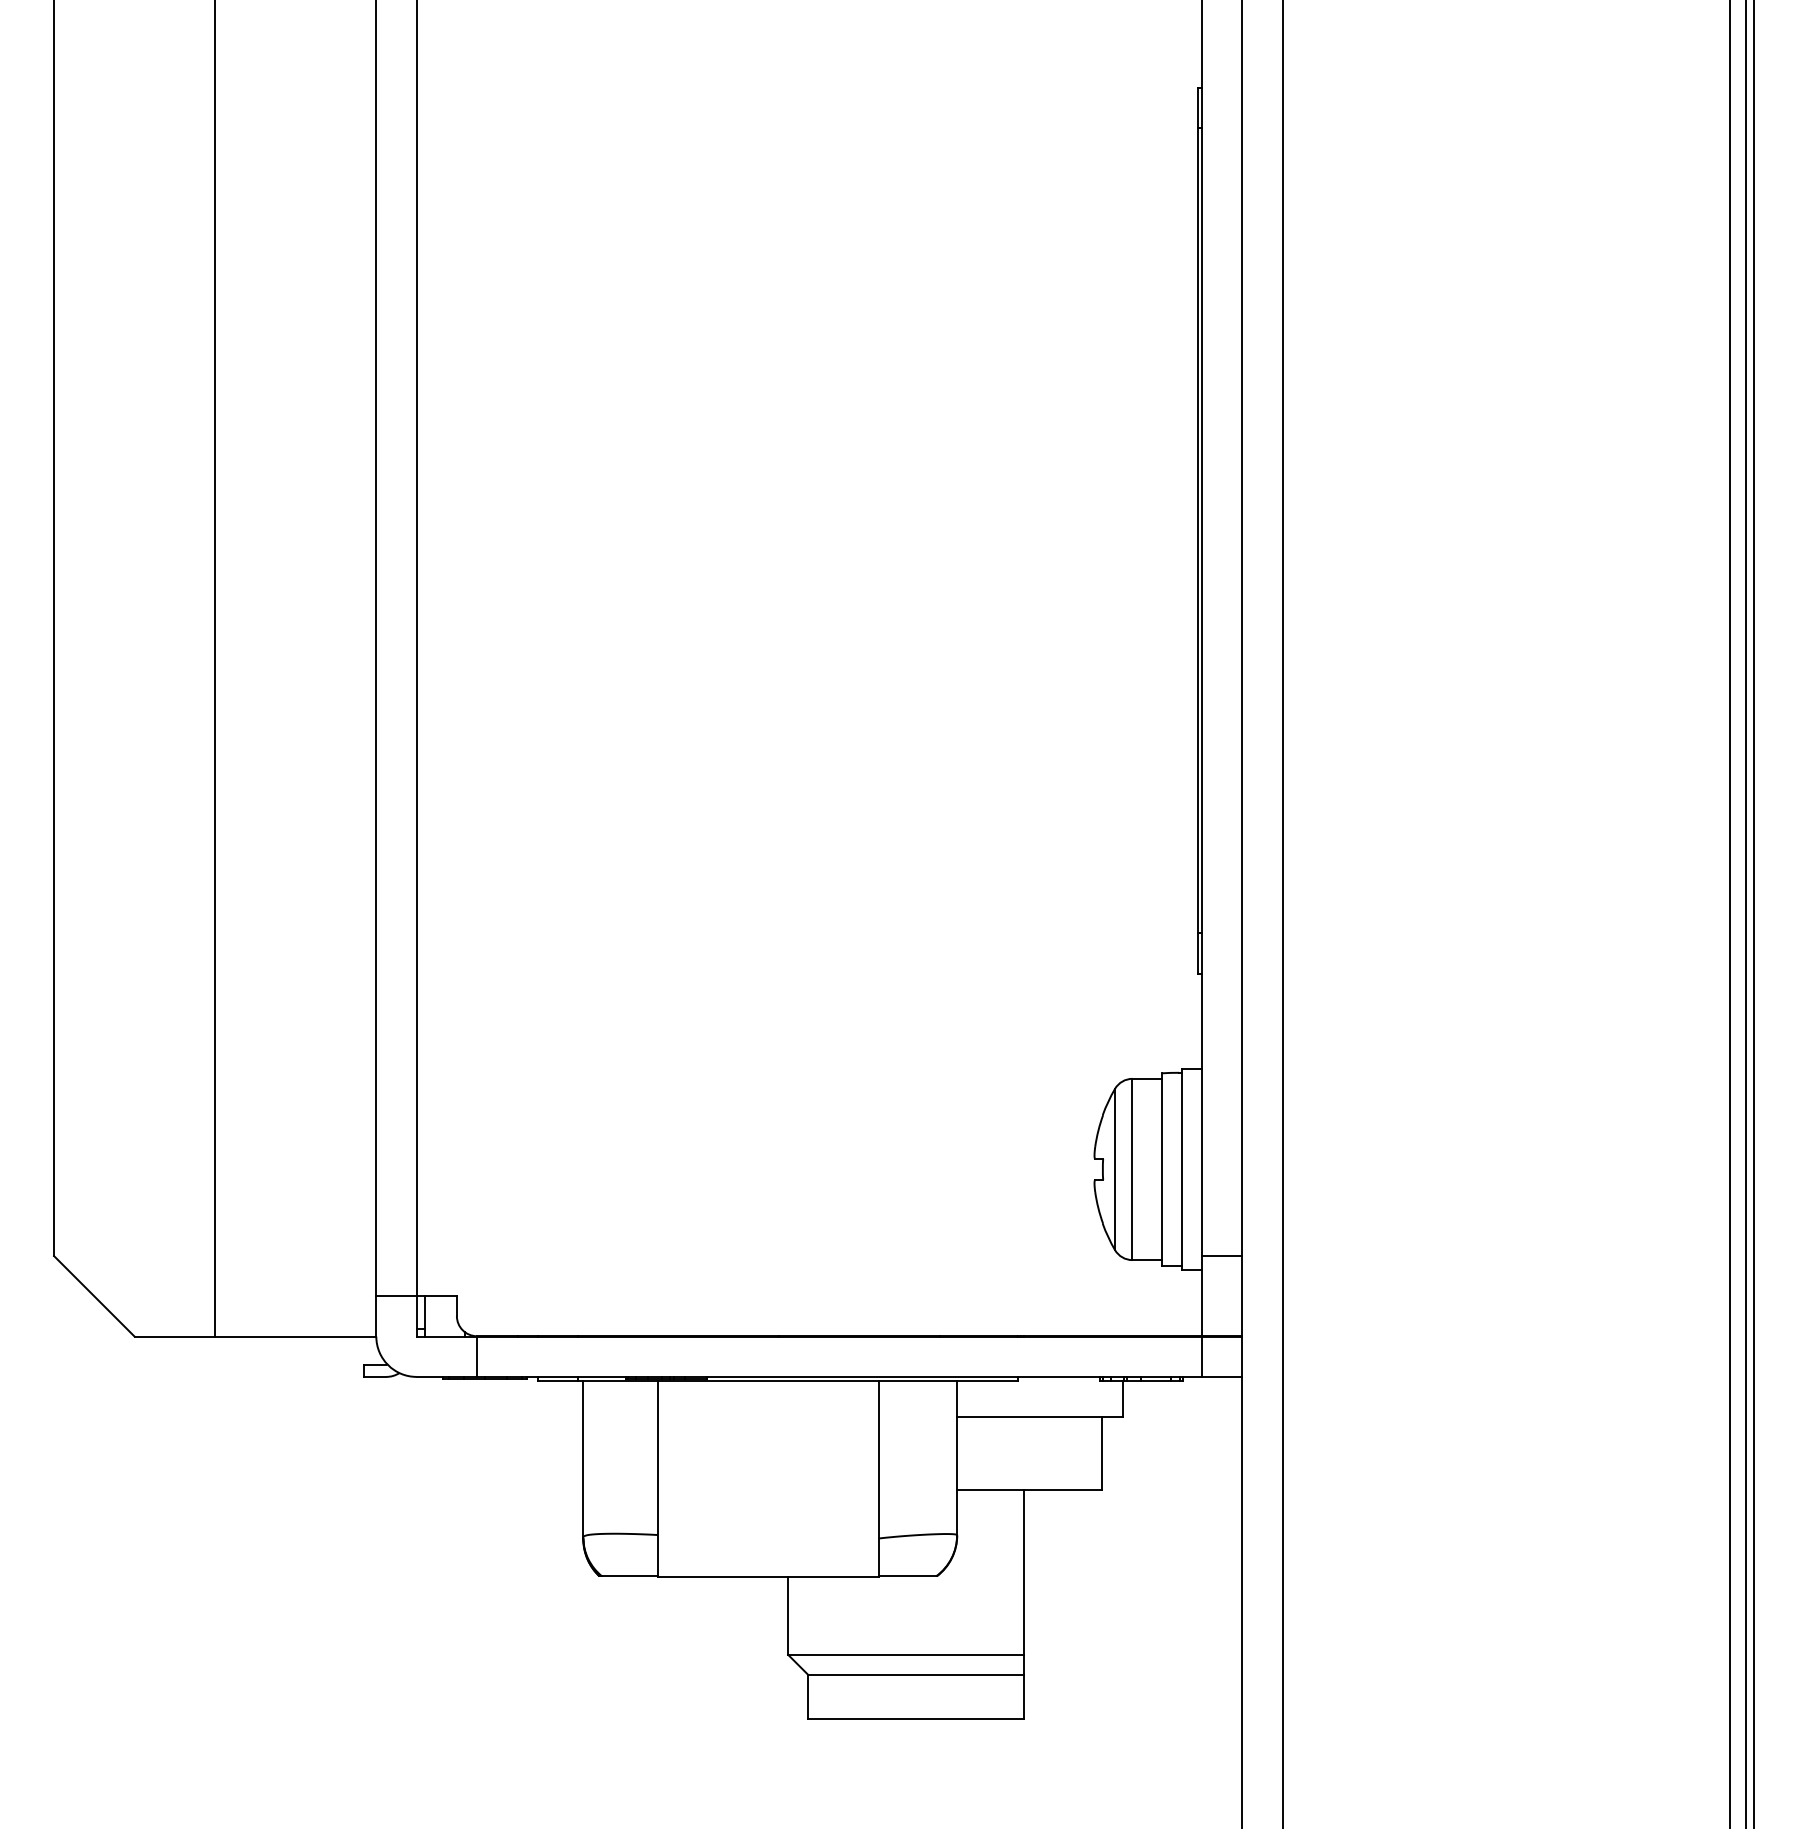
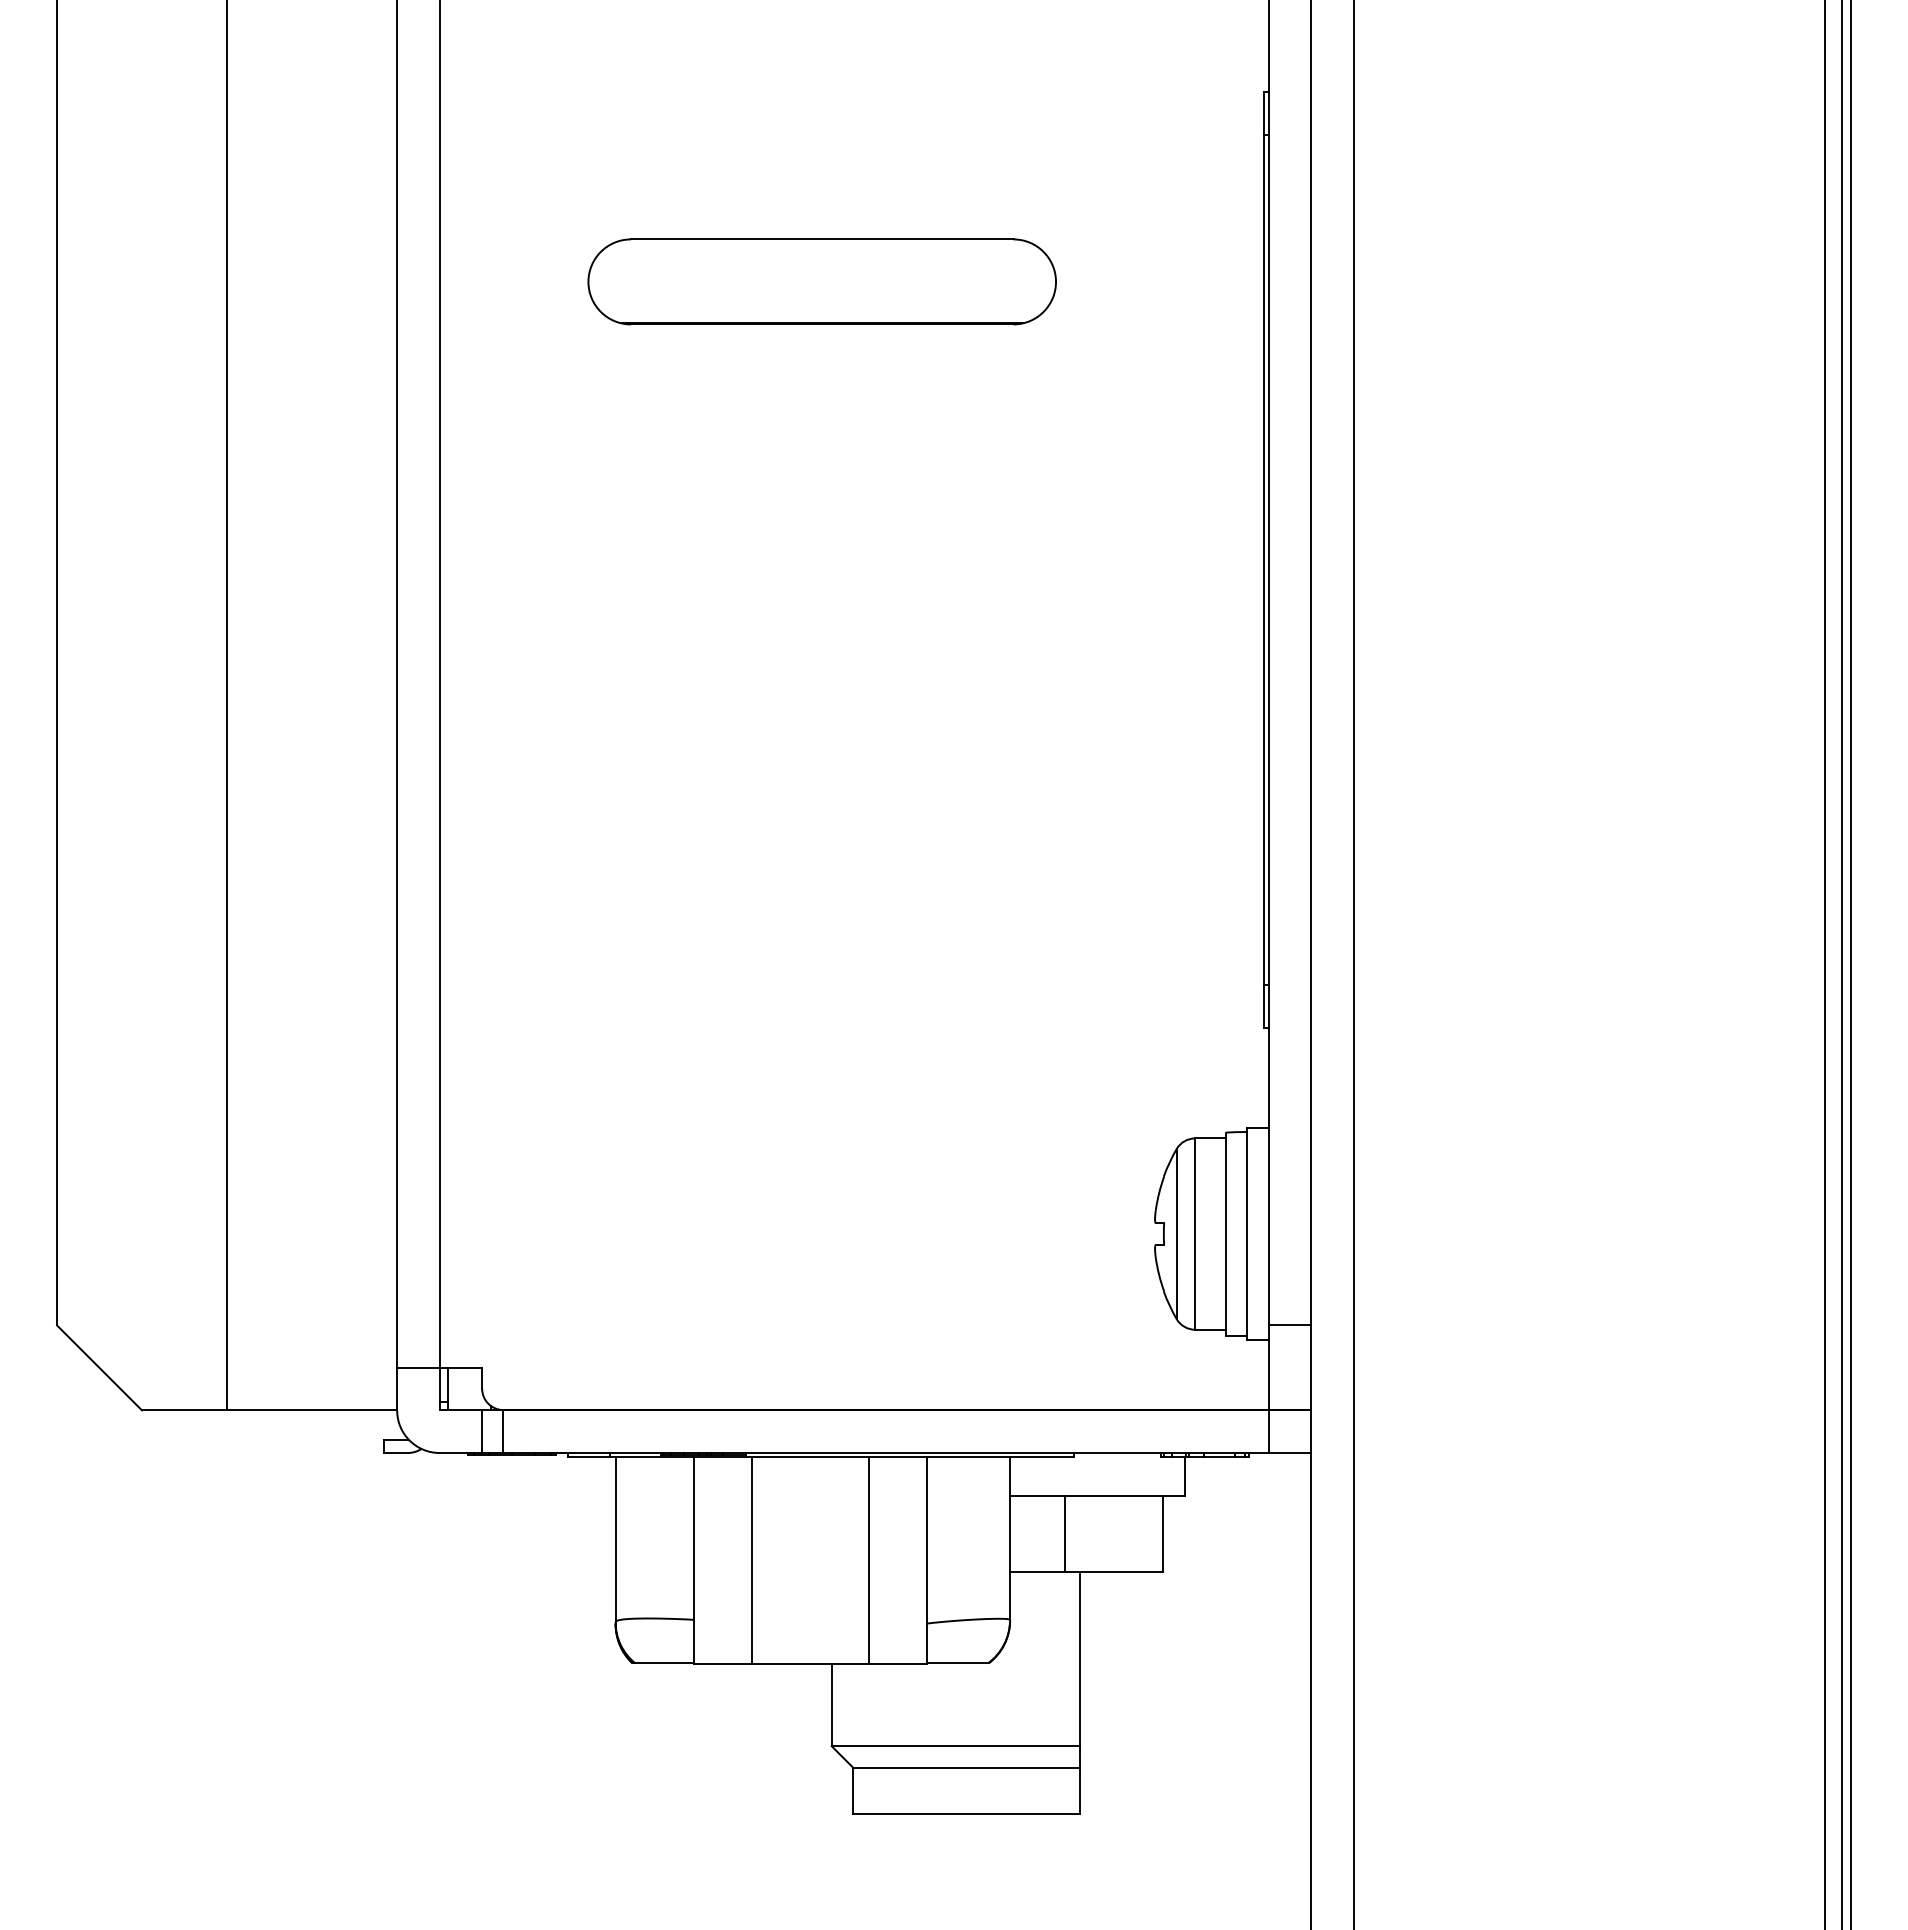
part: (778, 266) -> (821, 281), added
line: (457, 1356) -> (482, 1431), added
line: (1008, 1453) -> (1064, 1533), added
line: (713, 1478) -> (752, 1560), added
line: (823, 1478) -> (869, 1560), added

